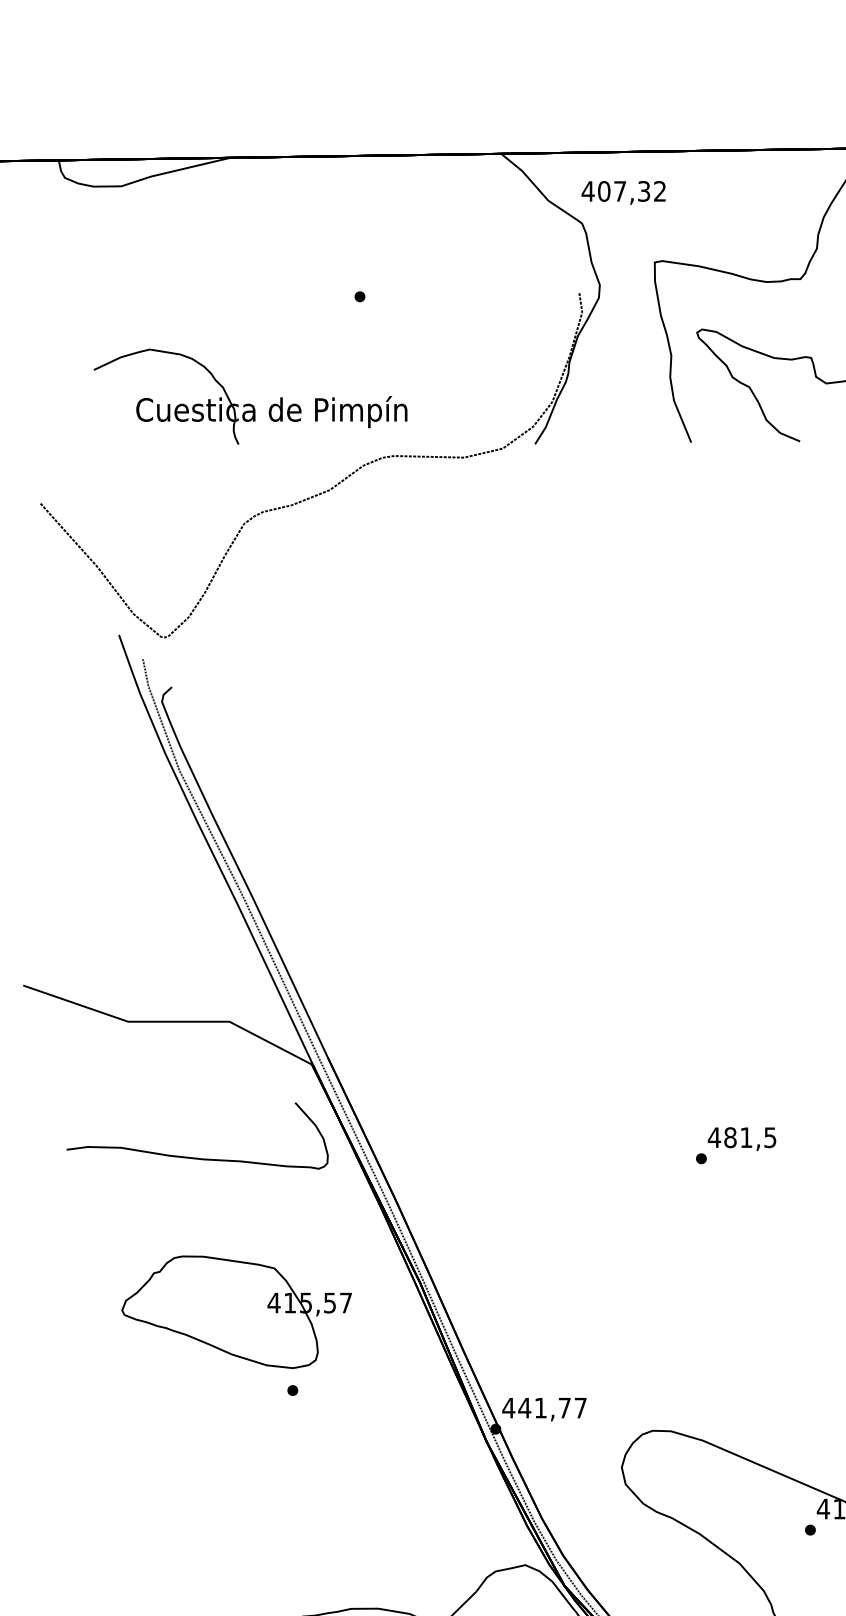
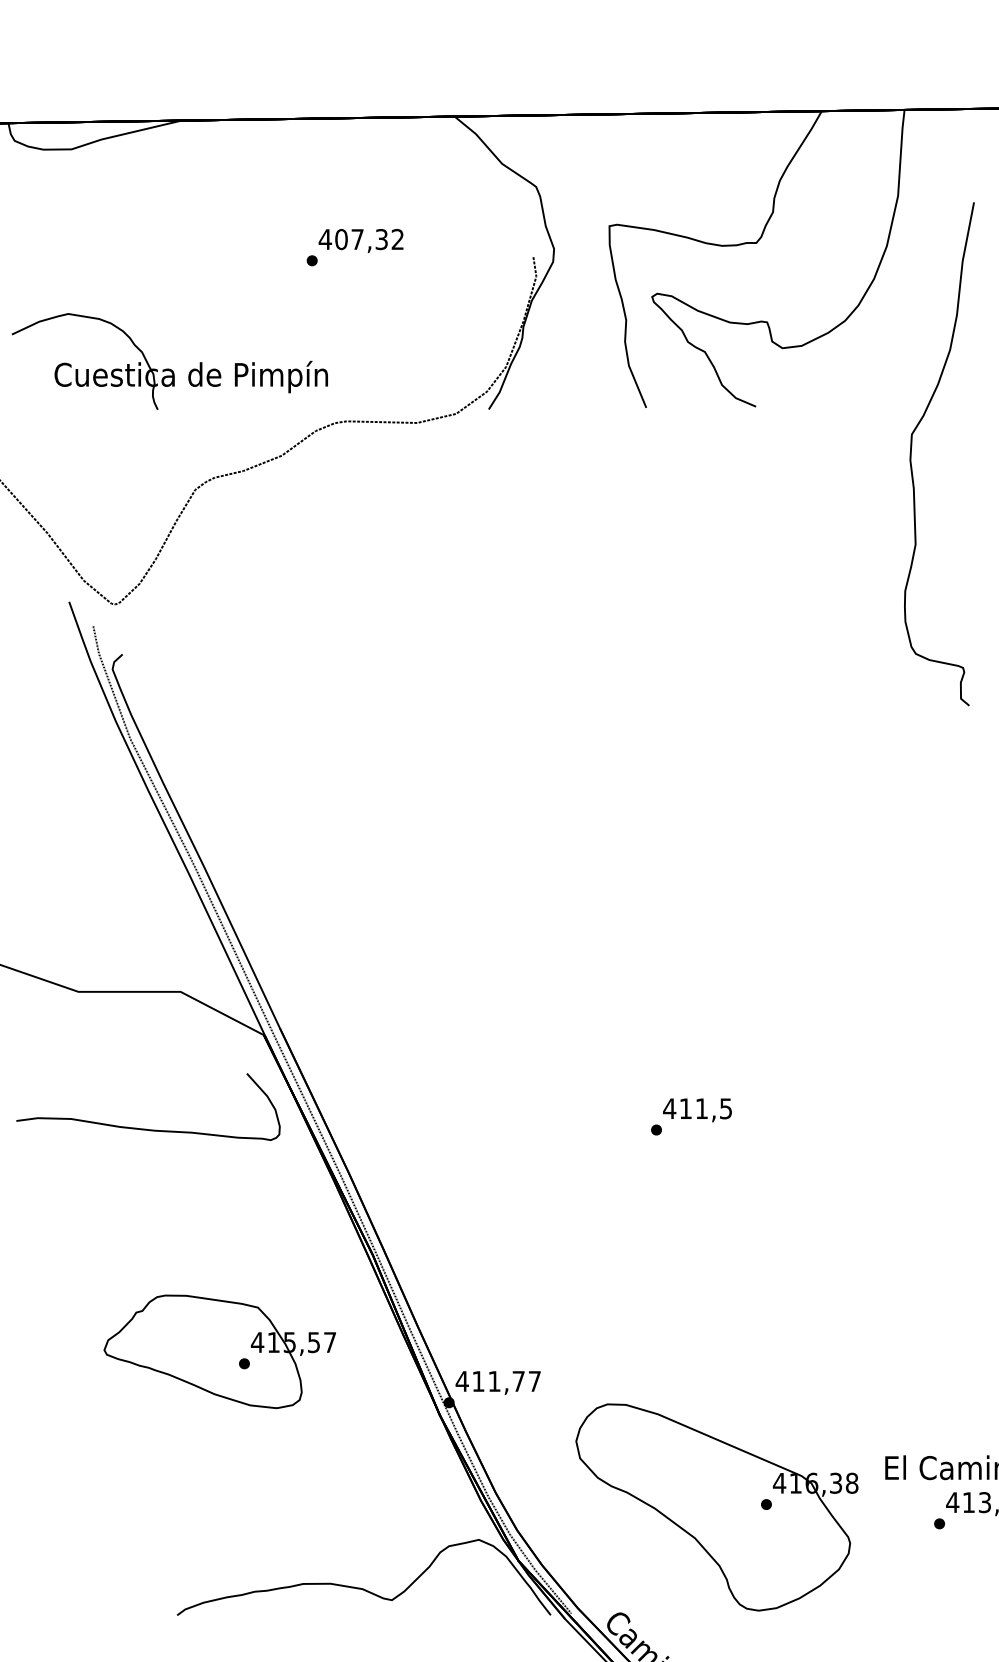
text: (623, 192) -> (360, 240), moved
part: (250, 403) -> (169, 368), moved
text: (730, 1137) -> (685, 1108), 481,5 -> 411,5
part: (236, 1311) -> (219, 1351), moved
text: (524, 1408) -> (478, 1381), 441,77 -> 411,77

